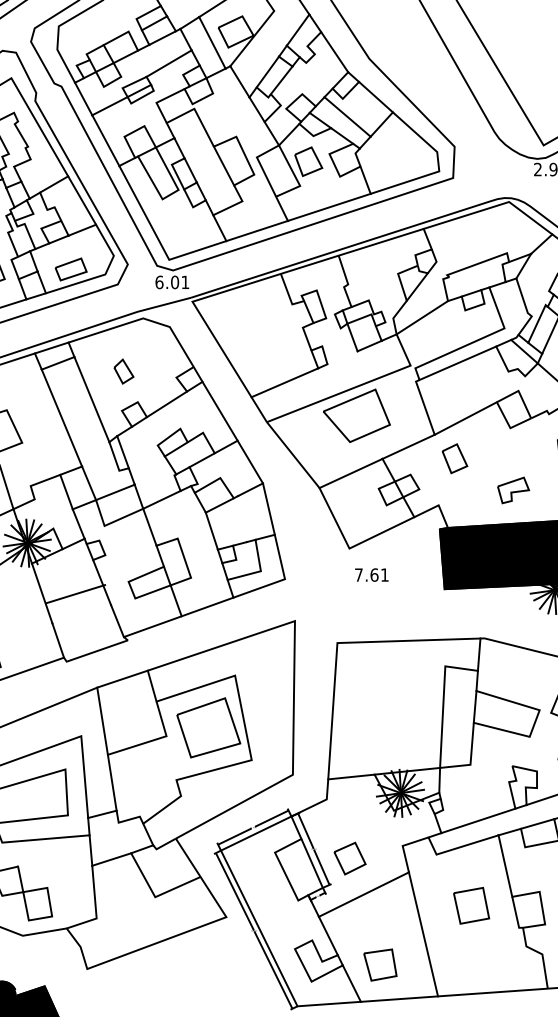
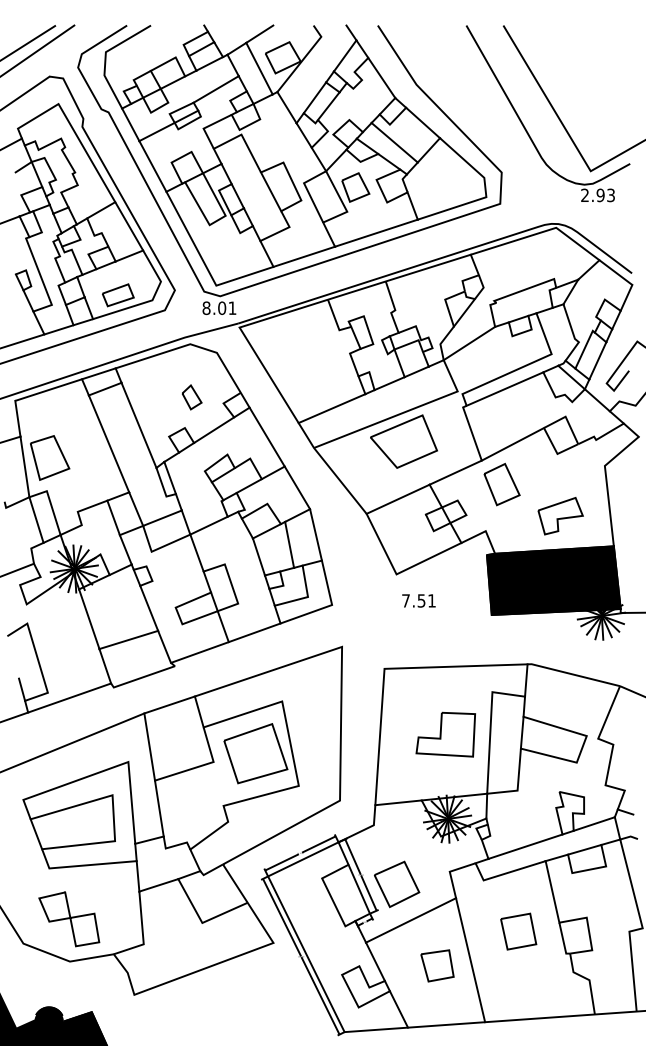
text: (159, 281) -> (206, 307), 6.01 -> 8.01
line: (342, 357) -> (389, 383), added
part: (123, 371) -> (191, 397), moved
part: (454, 458) -> (501, 484), size x1.43
part: (513, 490) -> (560, 516), size x1.43
line: (242, 518) -> (289, 544), added
text: (374, 574) -> (421, 600), 7.61 -> 7.51
line: (75, 593) -> (128, 639), moved
part: (398, 708) -> (445, 734), added
part: (350, 858) -> (397, 884), size x1.43
part: (380, 964) -> (437, 965), moved

